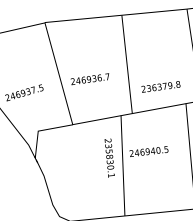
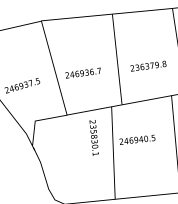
text: (160, 86) -> (148, 65), moved
text: (108, 157) -> (93, 137), moved

